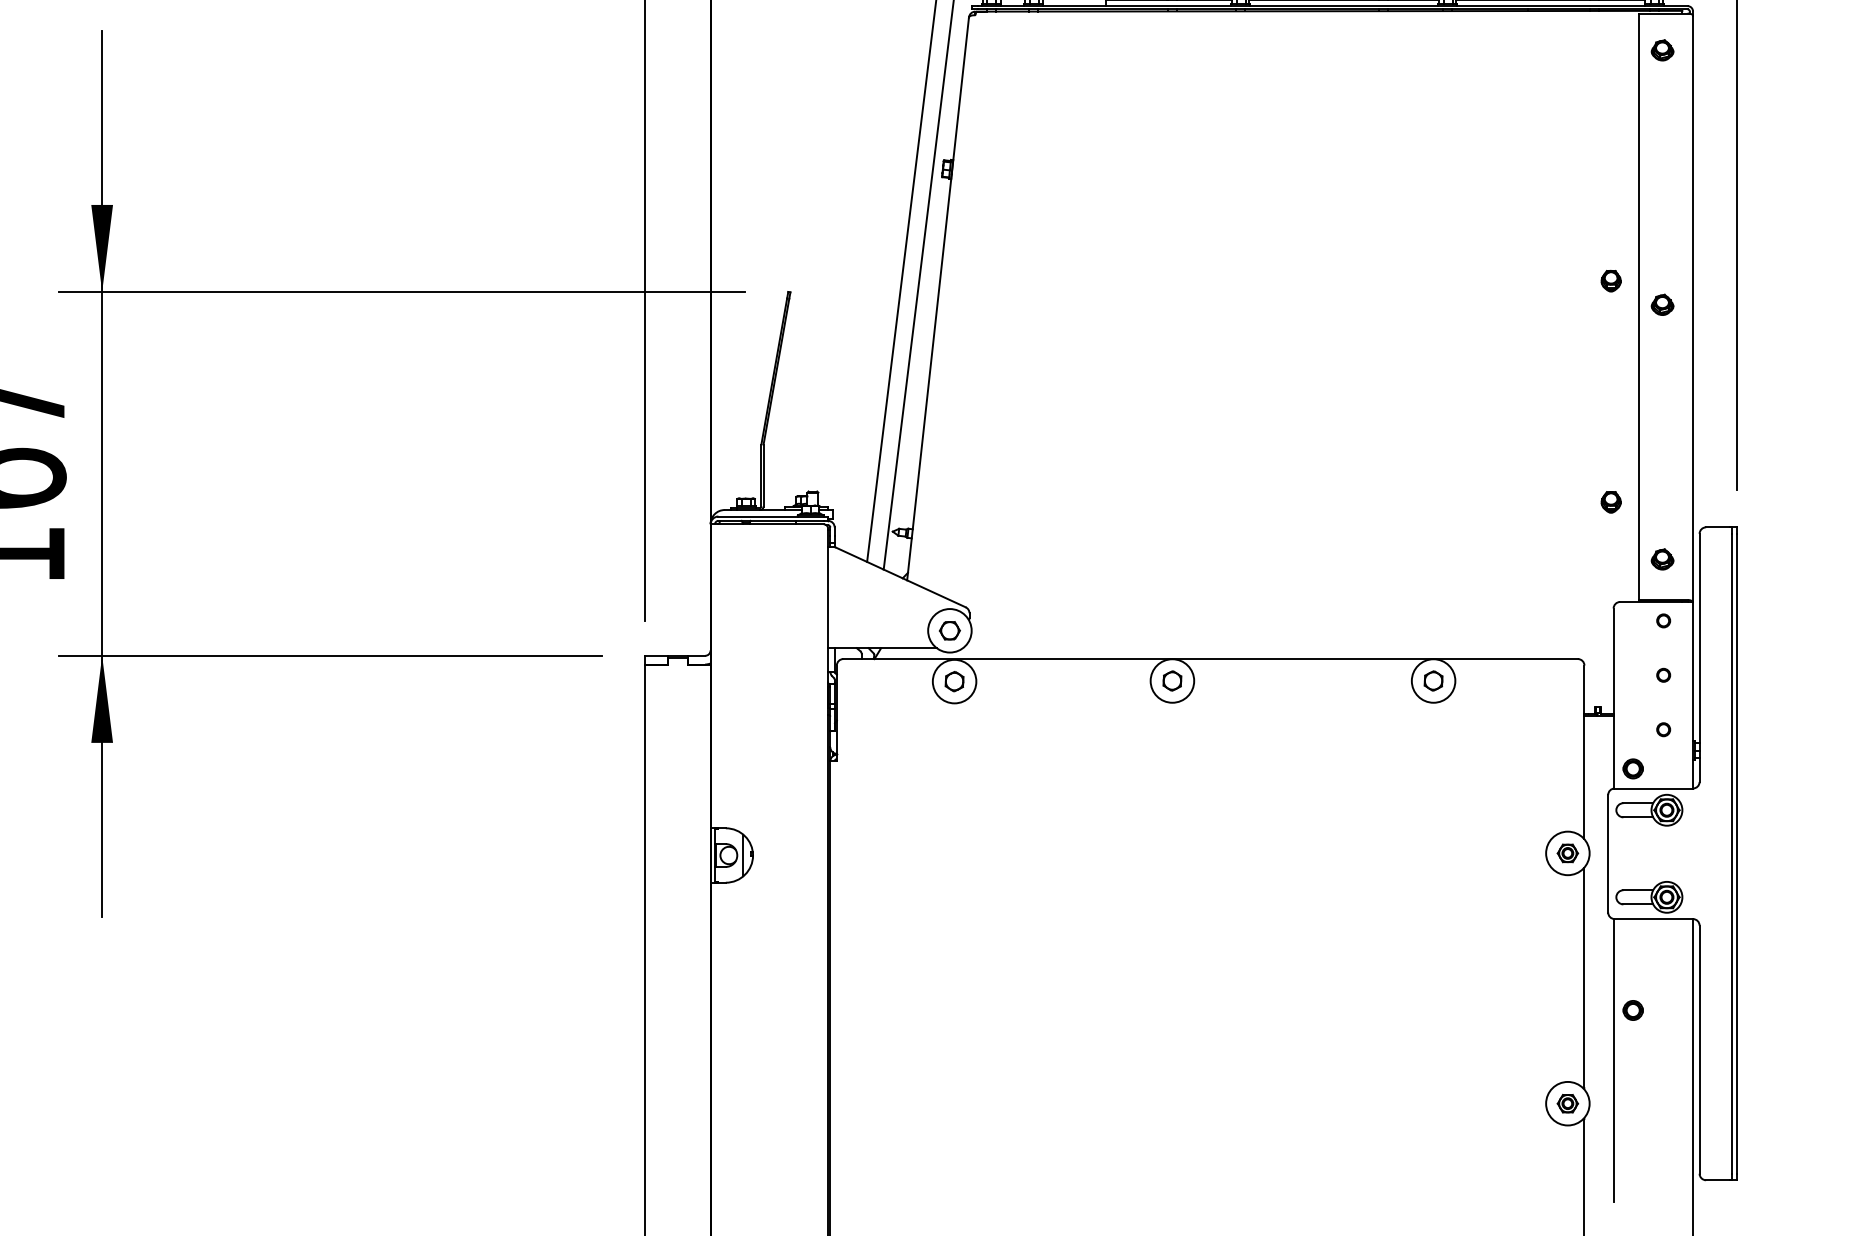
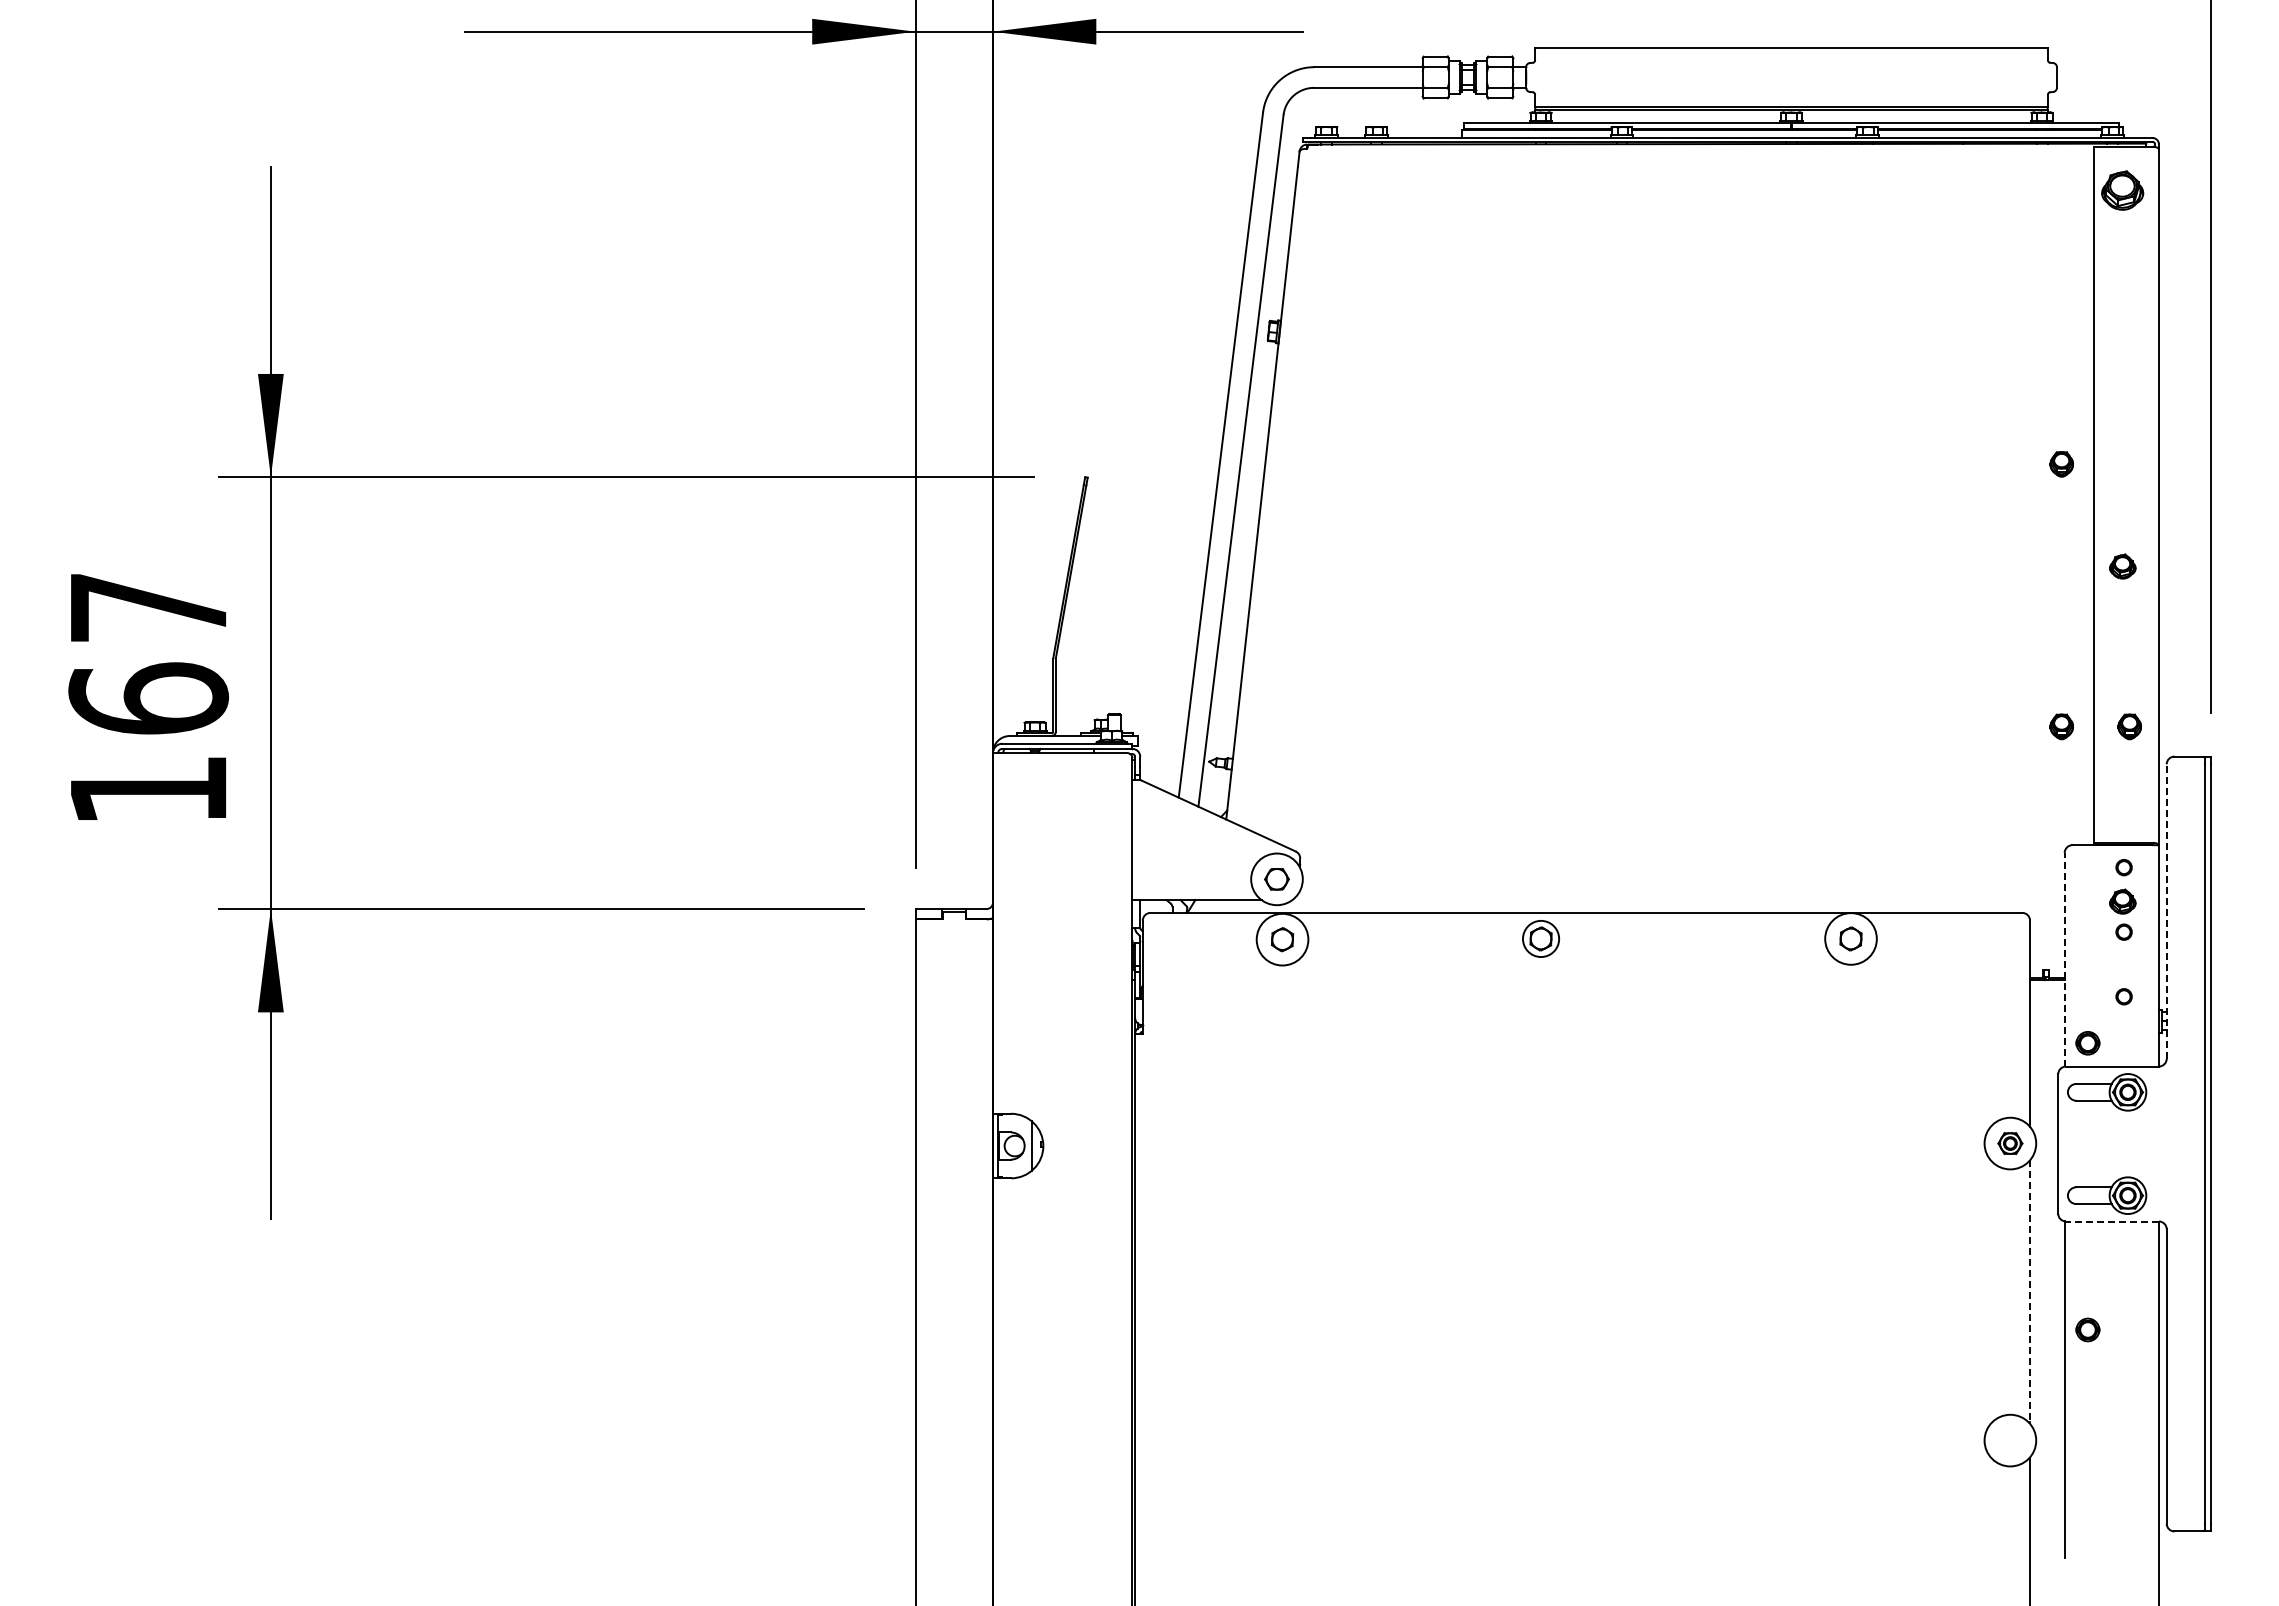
part: (1662, 50) -> (2122, 190), size x1.6
part: (1662, 304) -> (2122, 566), moved
part: (1668, 501) -> (2129, 726), added
part: (1662, 559) -> (2122, 901), moved
line: (1699, 657) -> (2166, 911), solid -> dashed
circle: (1171, 680) -> (1540, 938), size x0.7
line: (1613, 698) -> (2064, 959), solid -> dashed
line: (1653, 919) -> (2111, 1221), solid -> dashed
line: (1584, 978) -> (2030, 1291), solid -> dashed
part: (1567, 1103) -> (2010, 1440), removed

